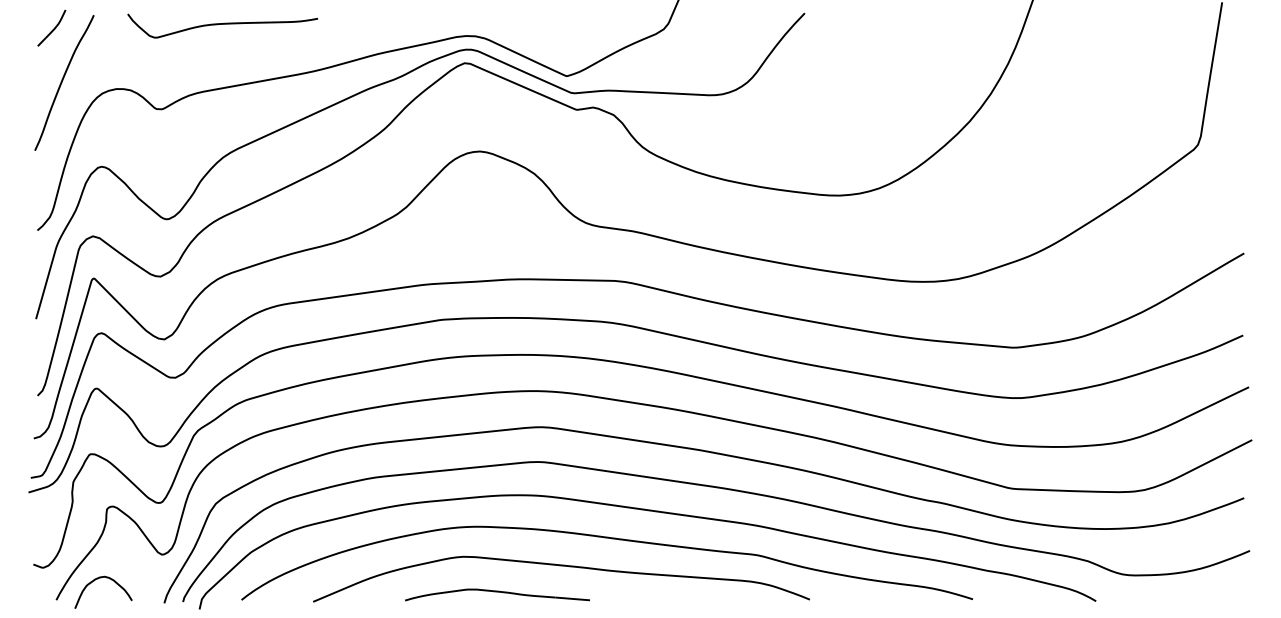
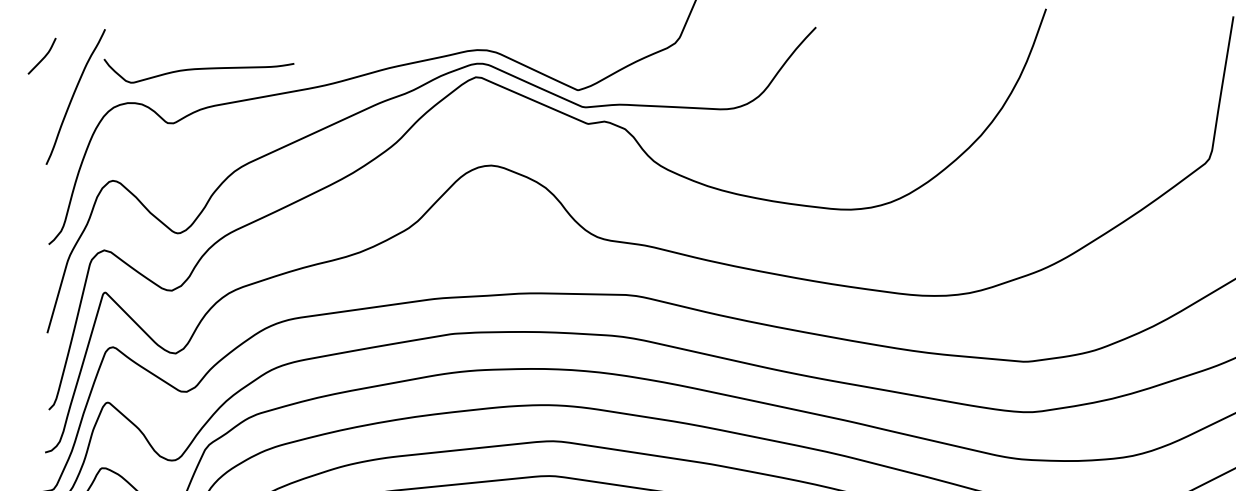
curve: (222, 24) -> (198, 69), moved
curve: (52, 29) -> (42, 57), moved

